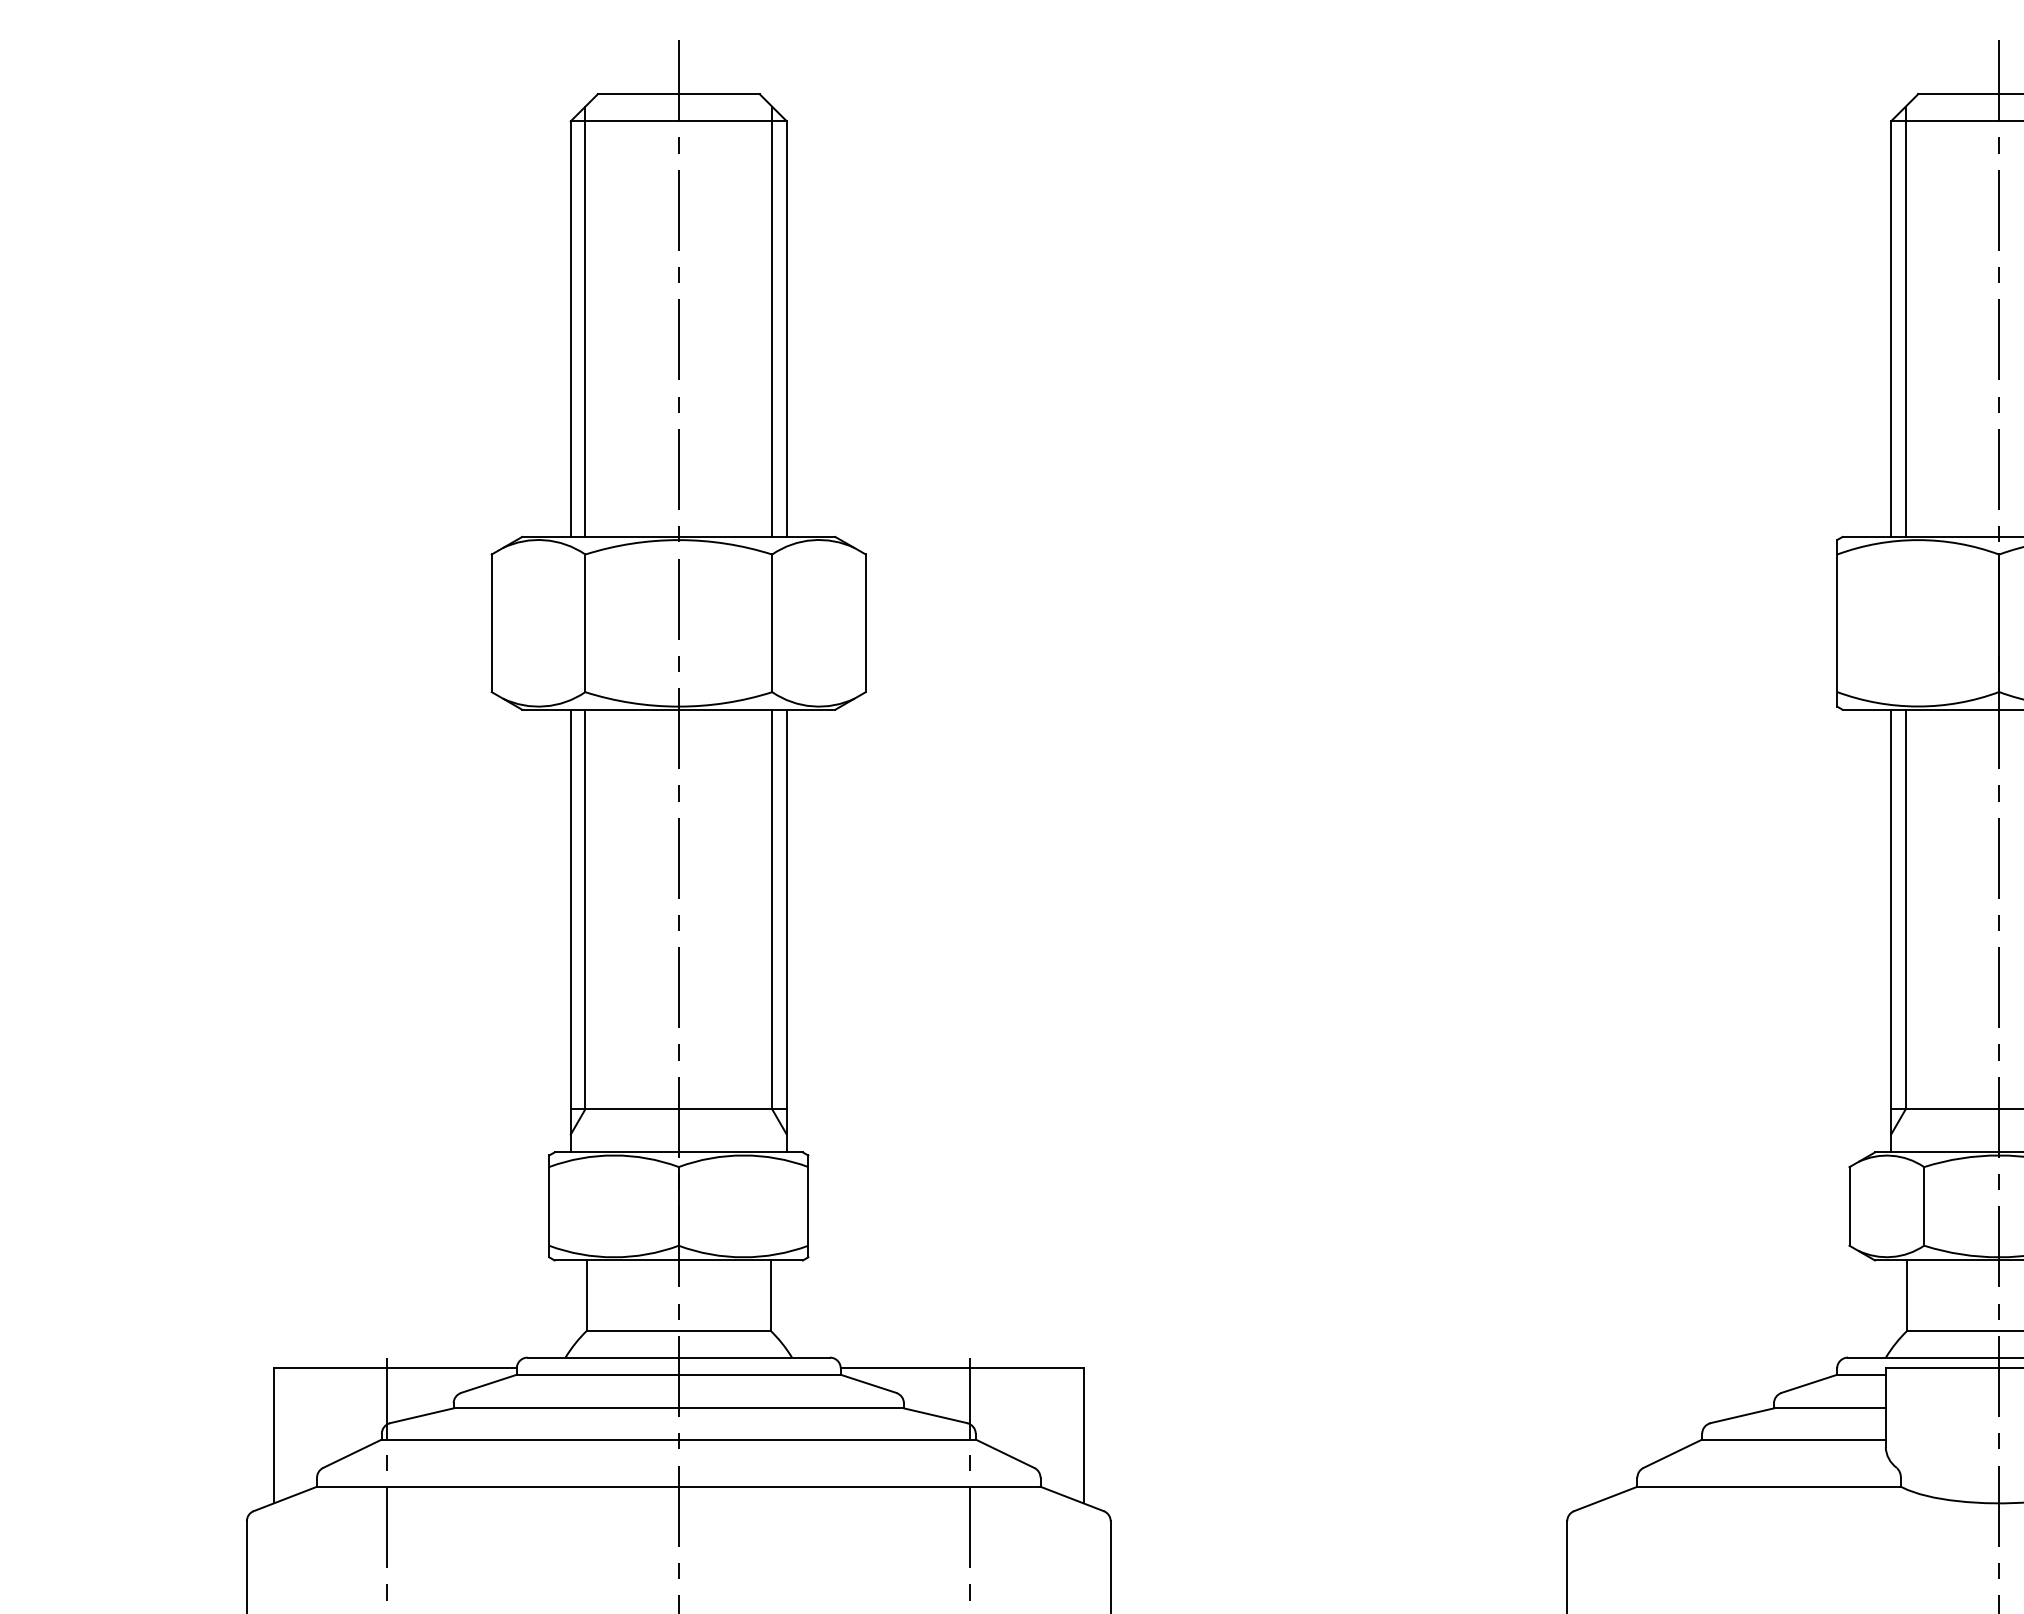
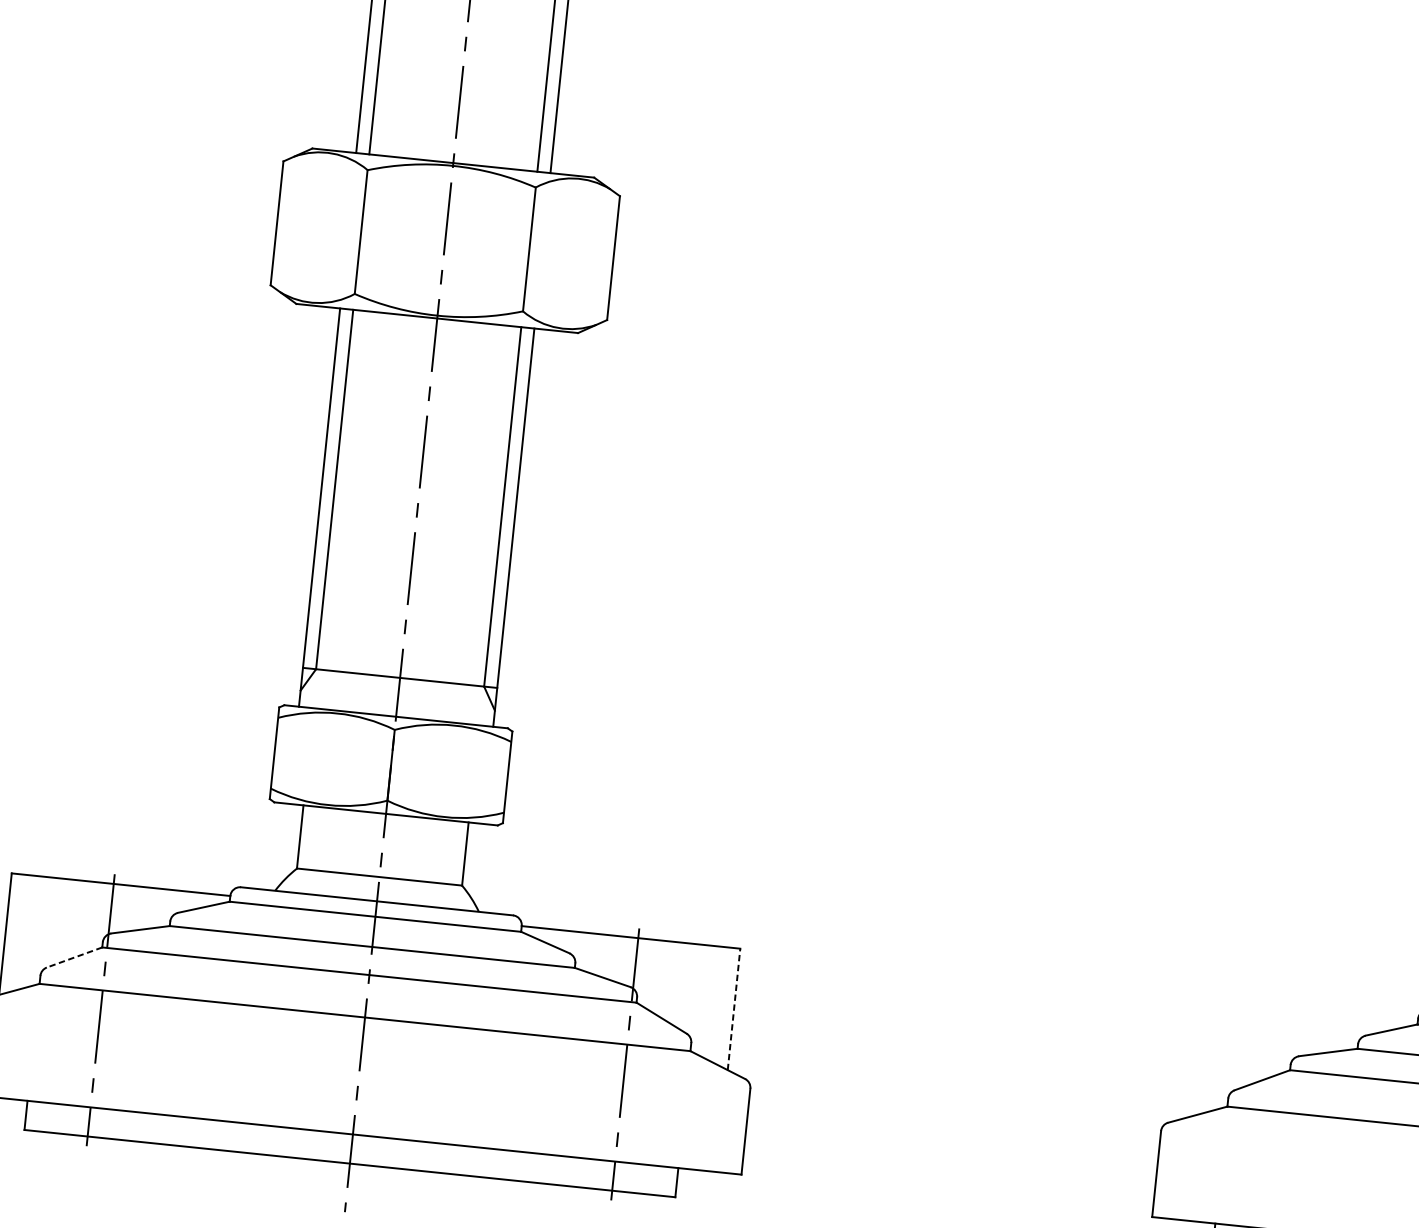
line: (1083, 1435) -> (733, 1009), solid -> dashed
line: (352, 1453) -> (74, 957), solid -> dashed

